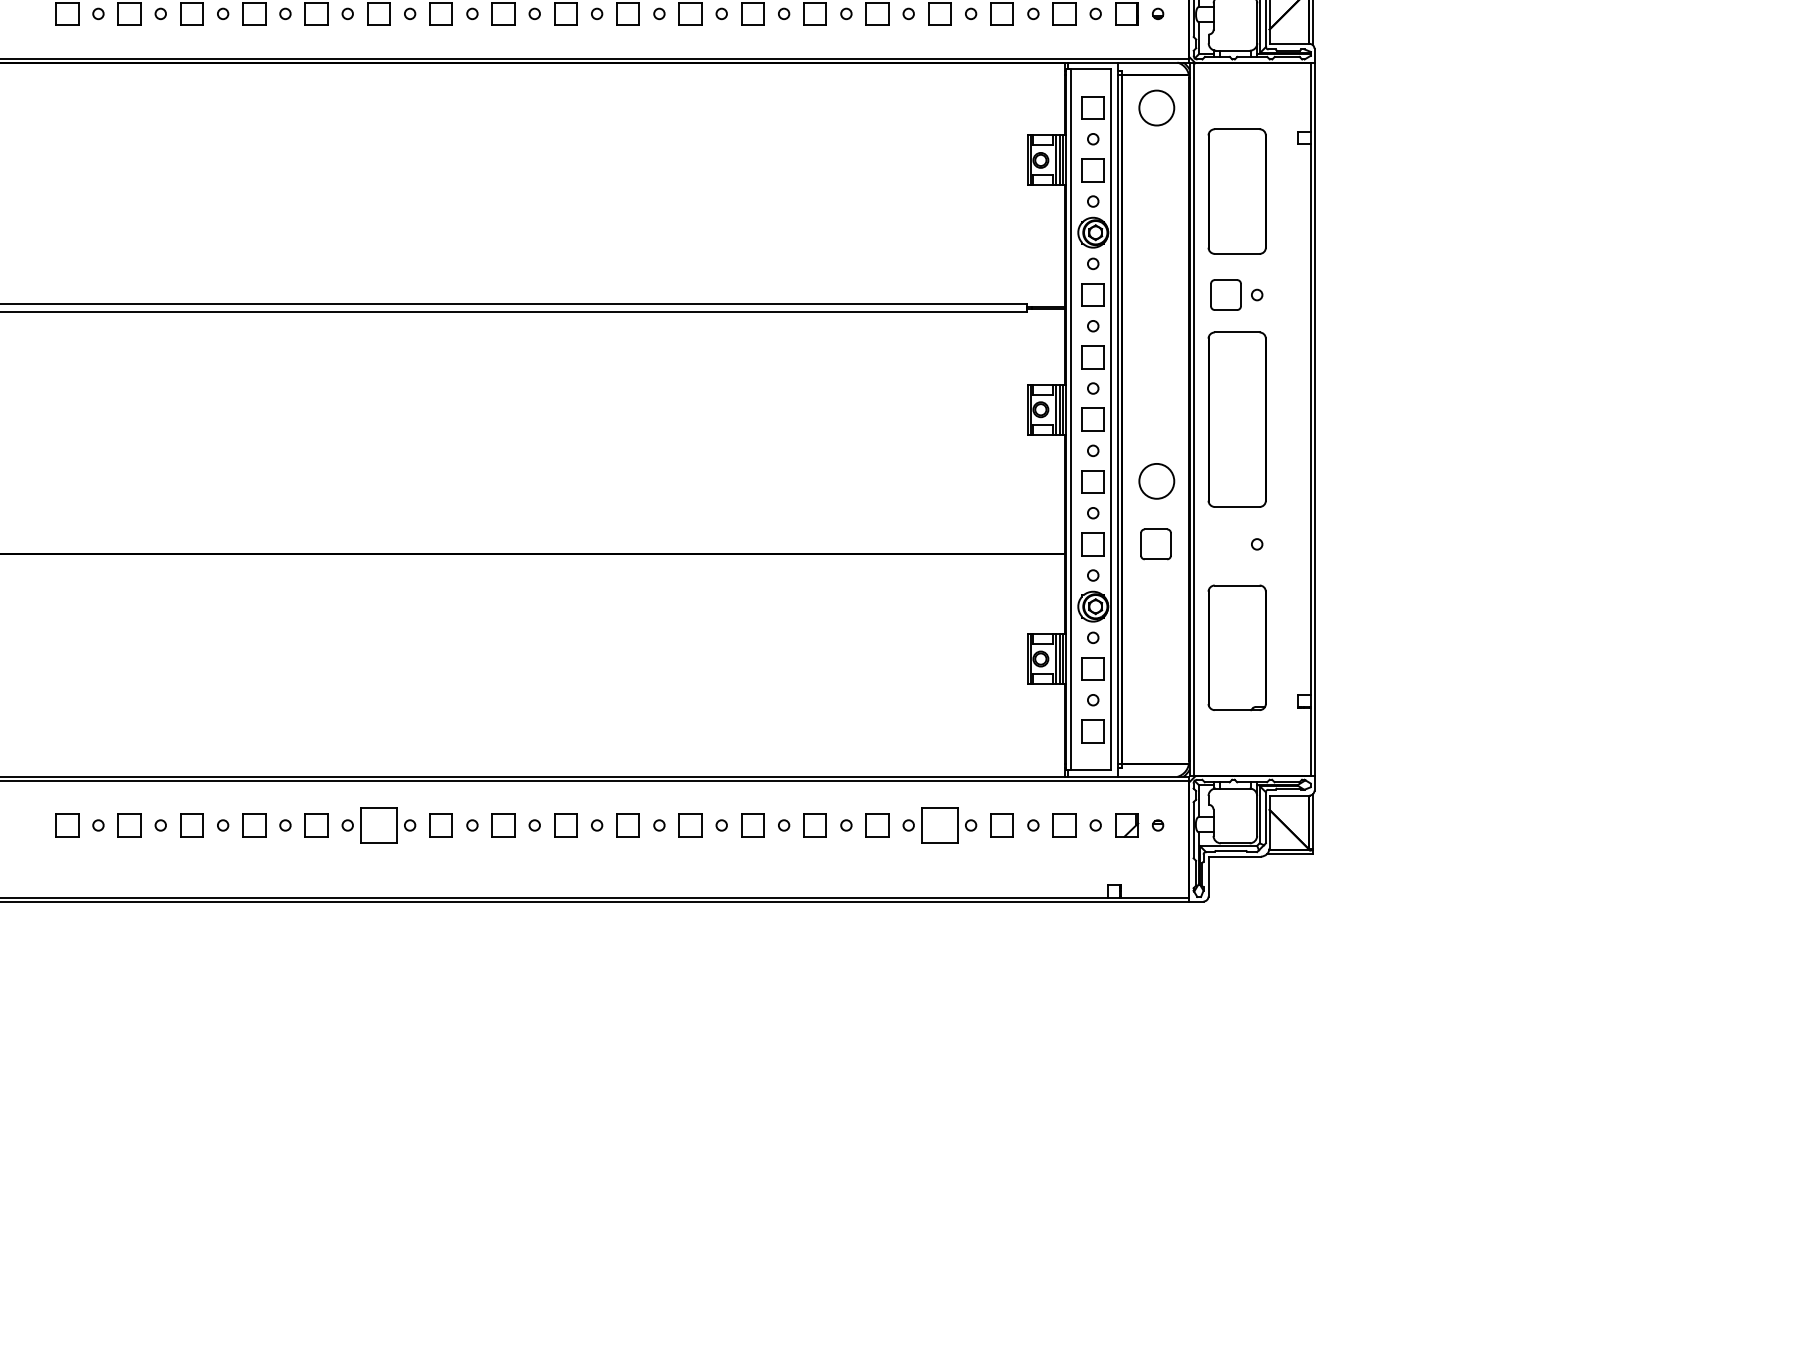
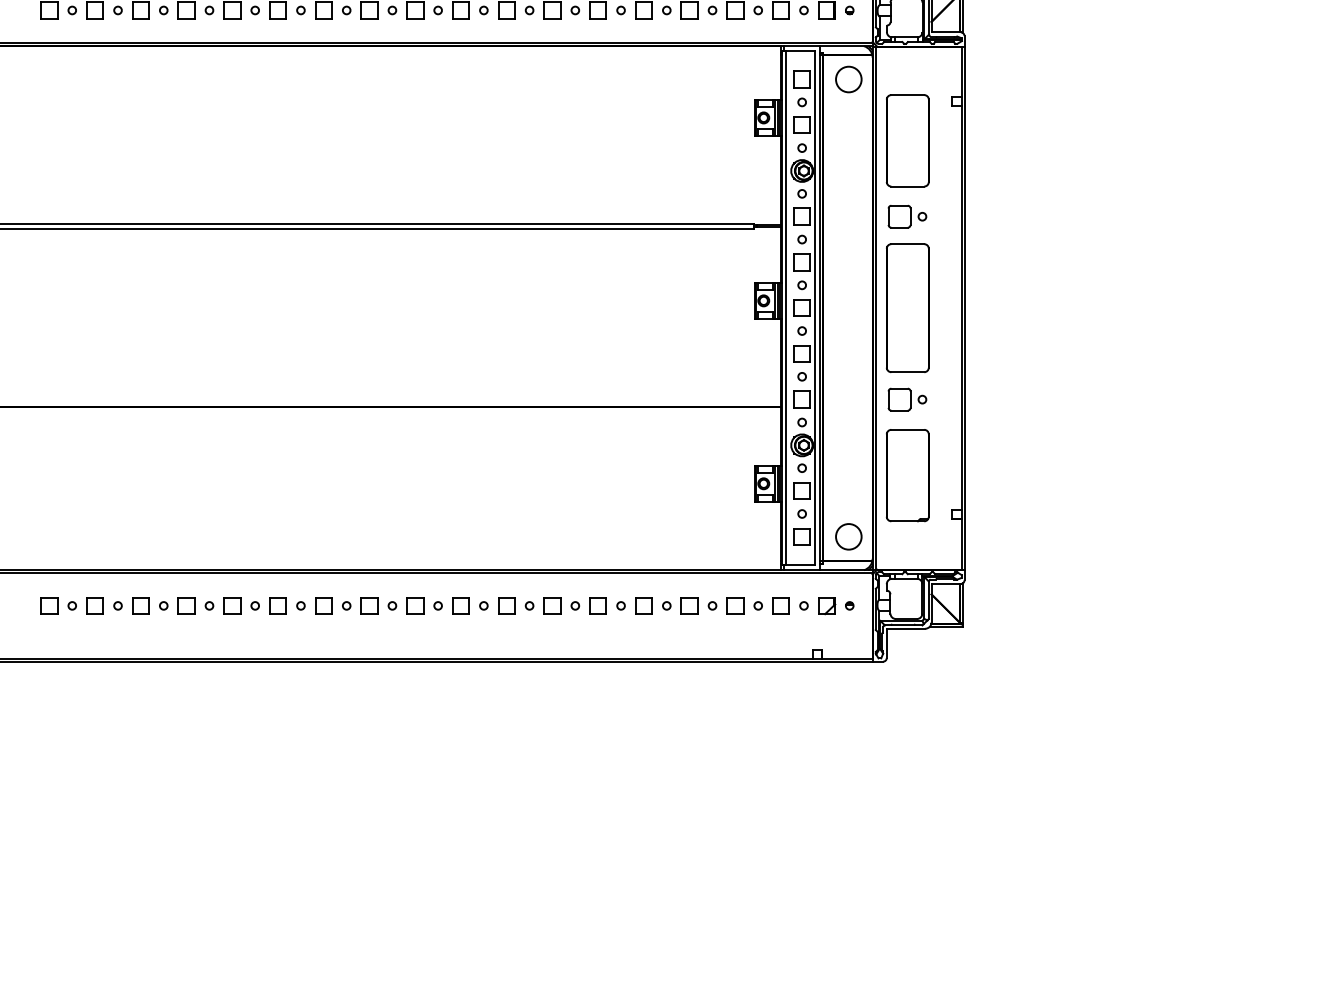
circle: (1156, 481) -> (848, 536), moved
part: (1155, 544) -> (899, 399), moved
part: (378, 825) -> (277, 605), size x0.62
part: (939, 825) -> (689, 605), size x0.62

